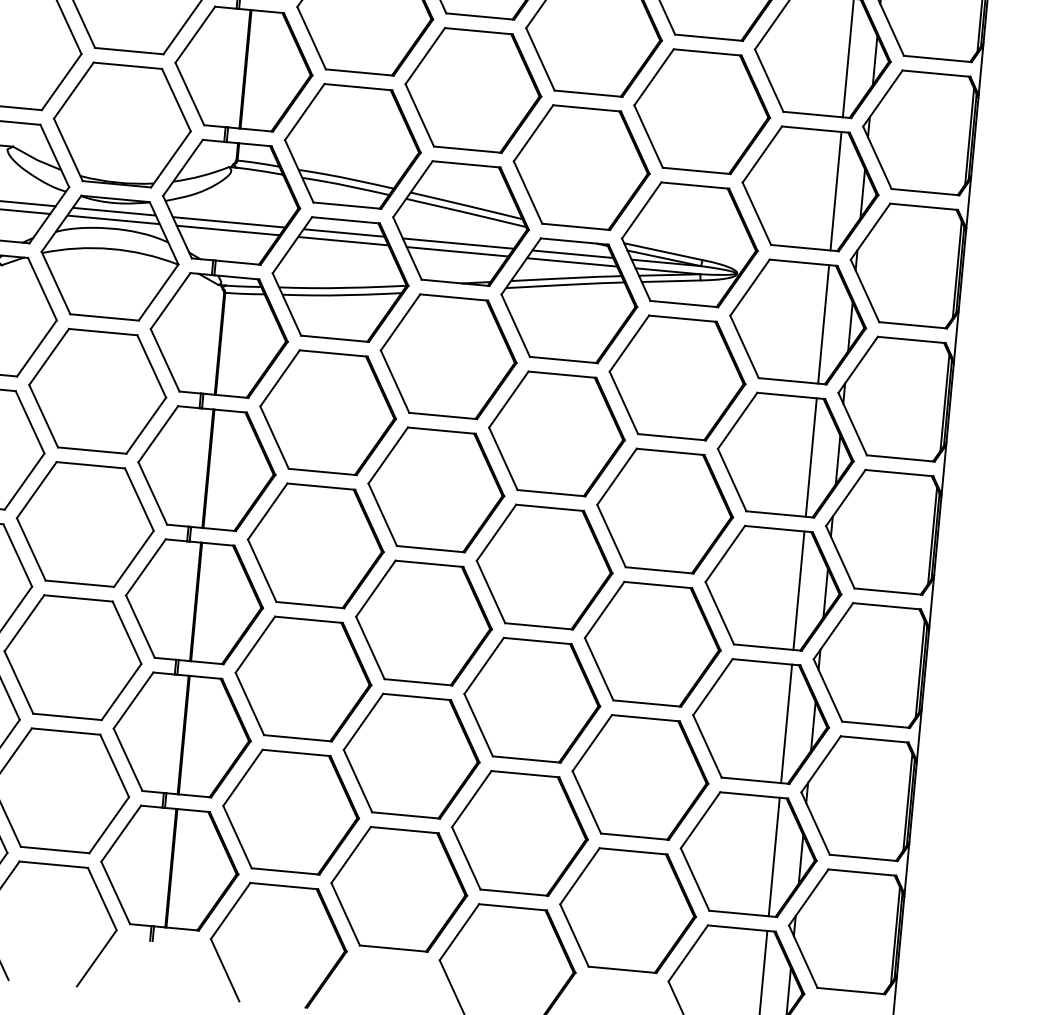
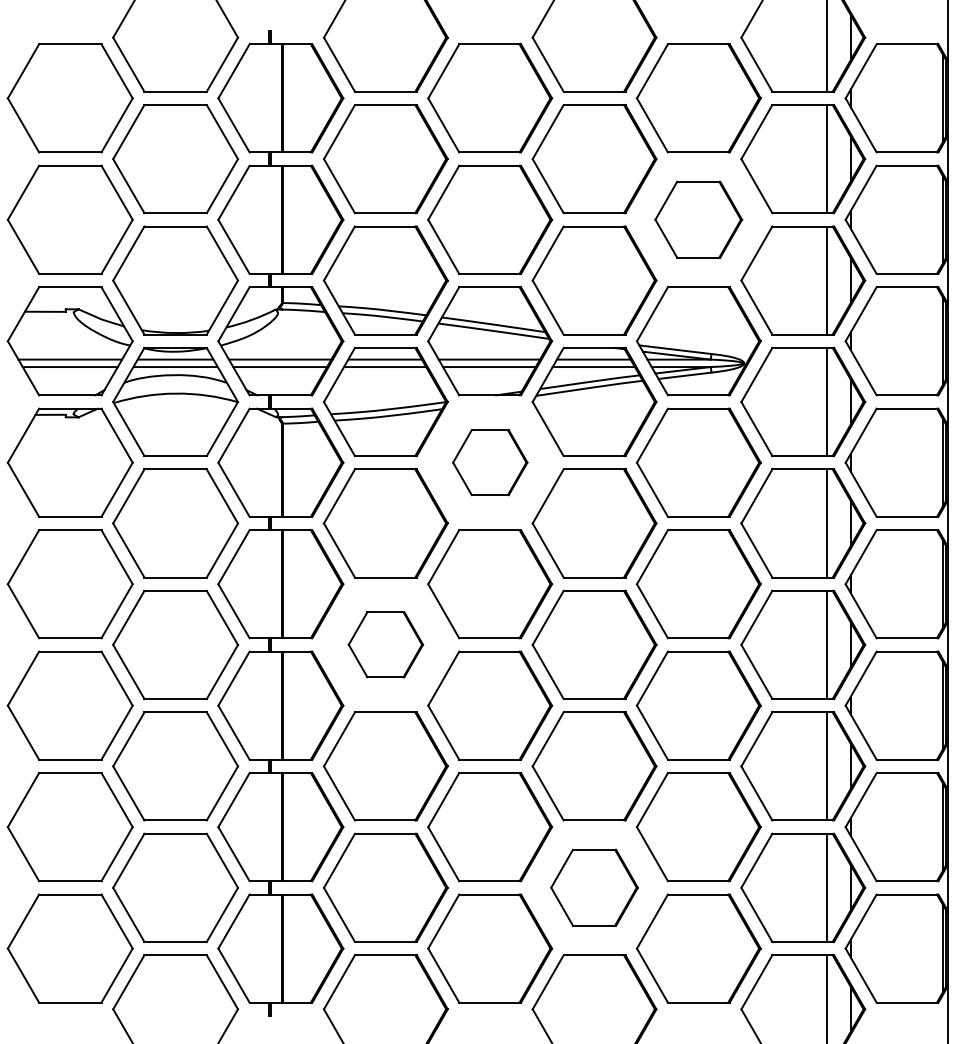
part: (701, 111) -> (698, 219), size x0.7
part: (449, 356) -> (490, 462), size x0.6
part: (315, 545) -> (385, 644), size x0.6
part: (519, 833) -> (594, 887), size x0.7

